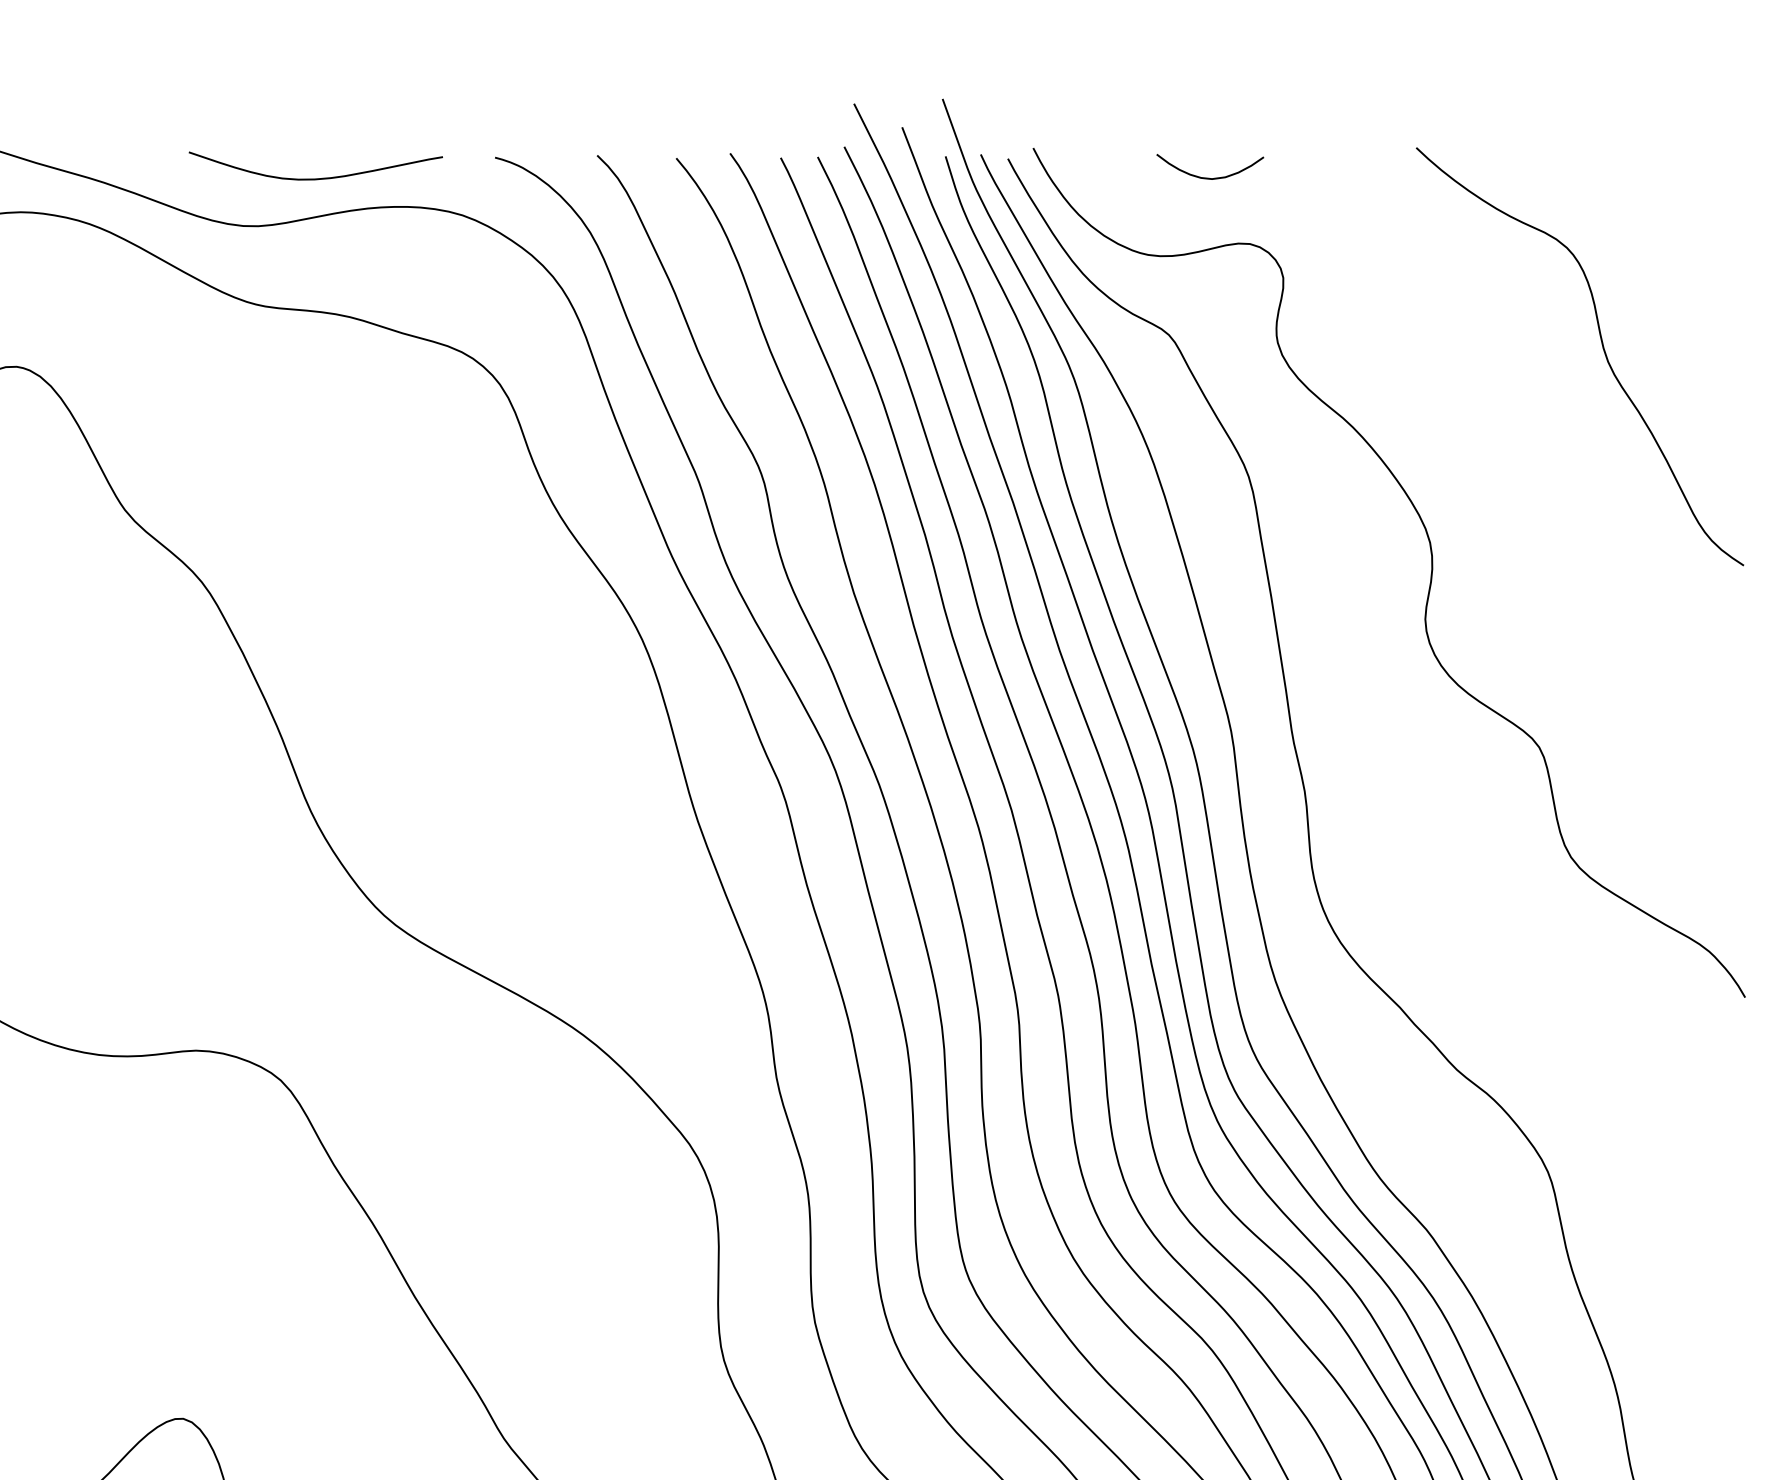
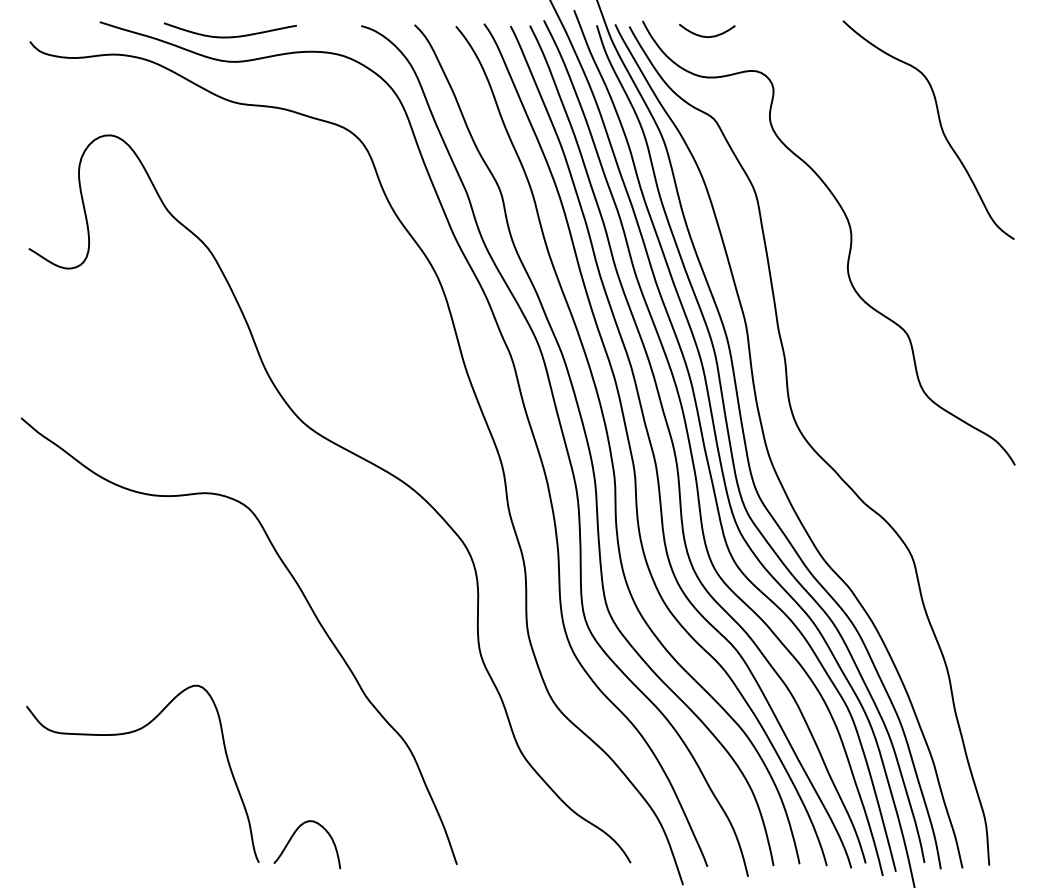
curve: (1204, 175) -> (704, 35), moved
curve: (316, 177) -> (230, 36), moved

